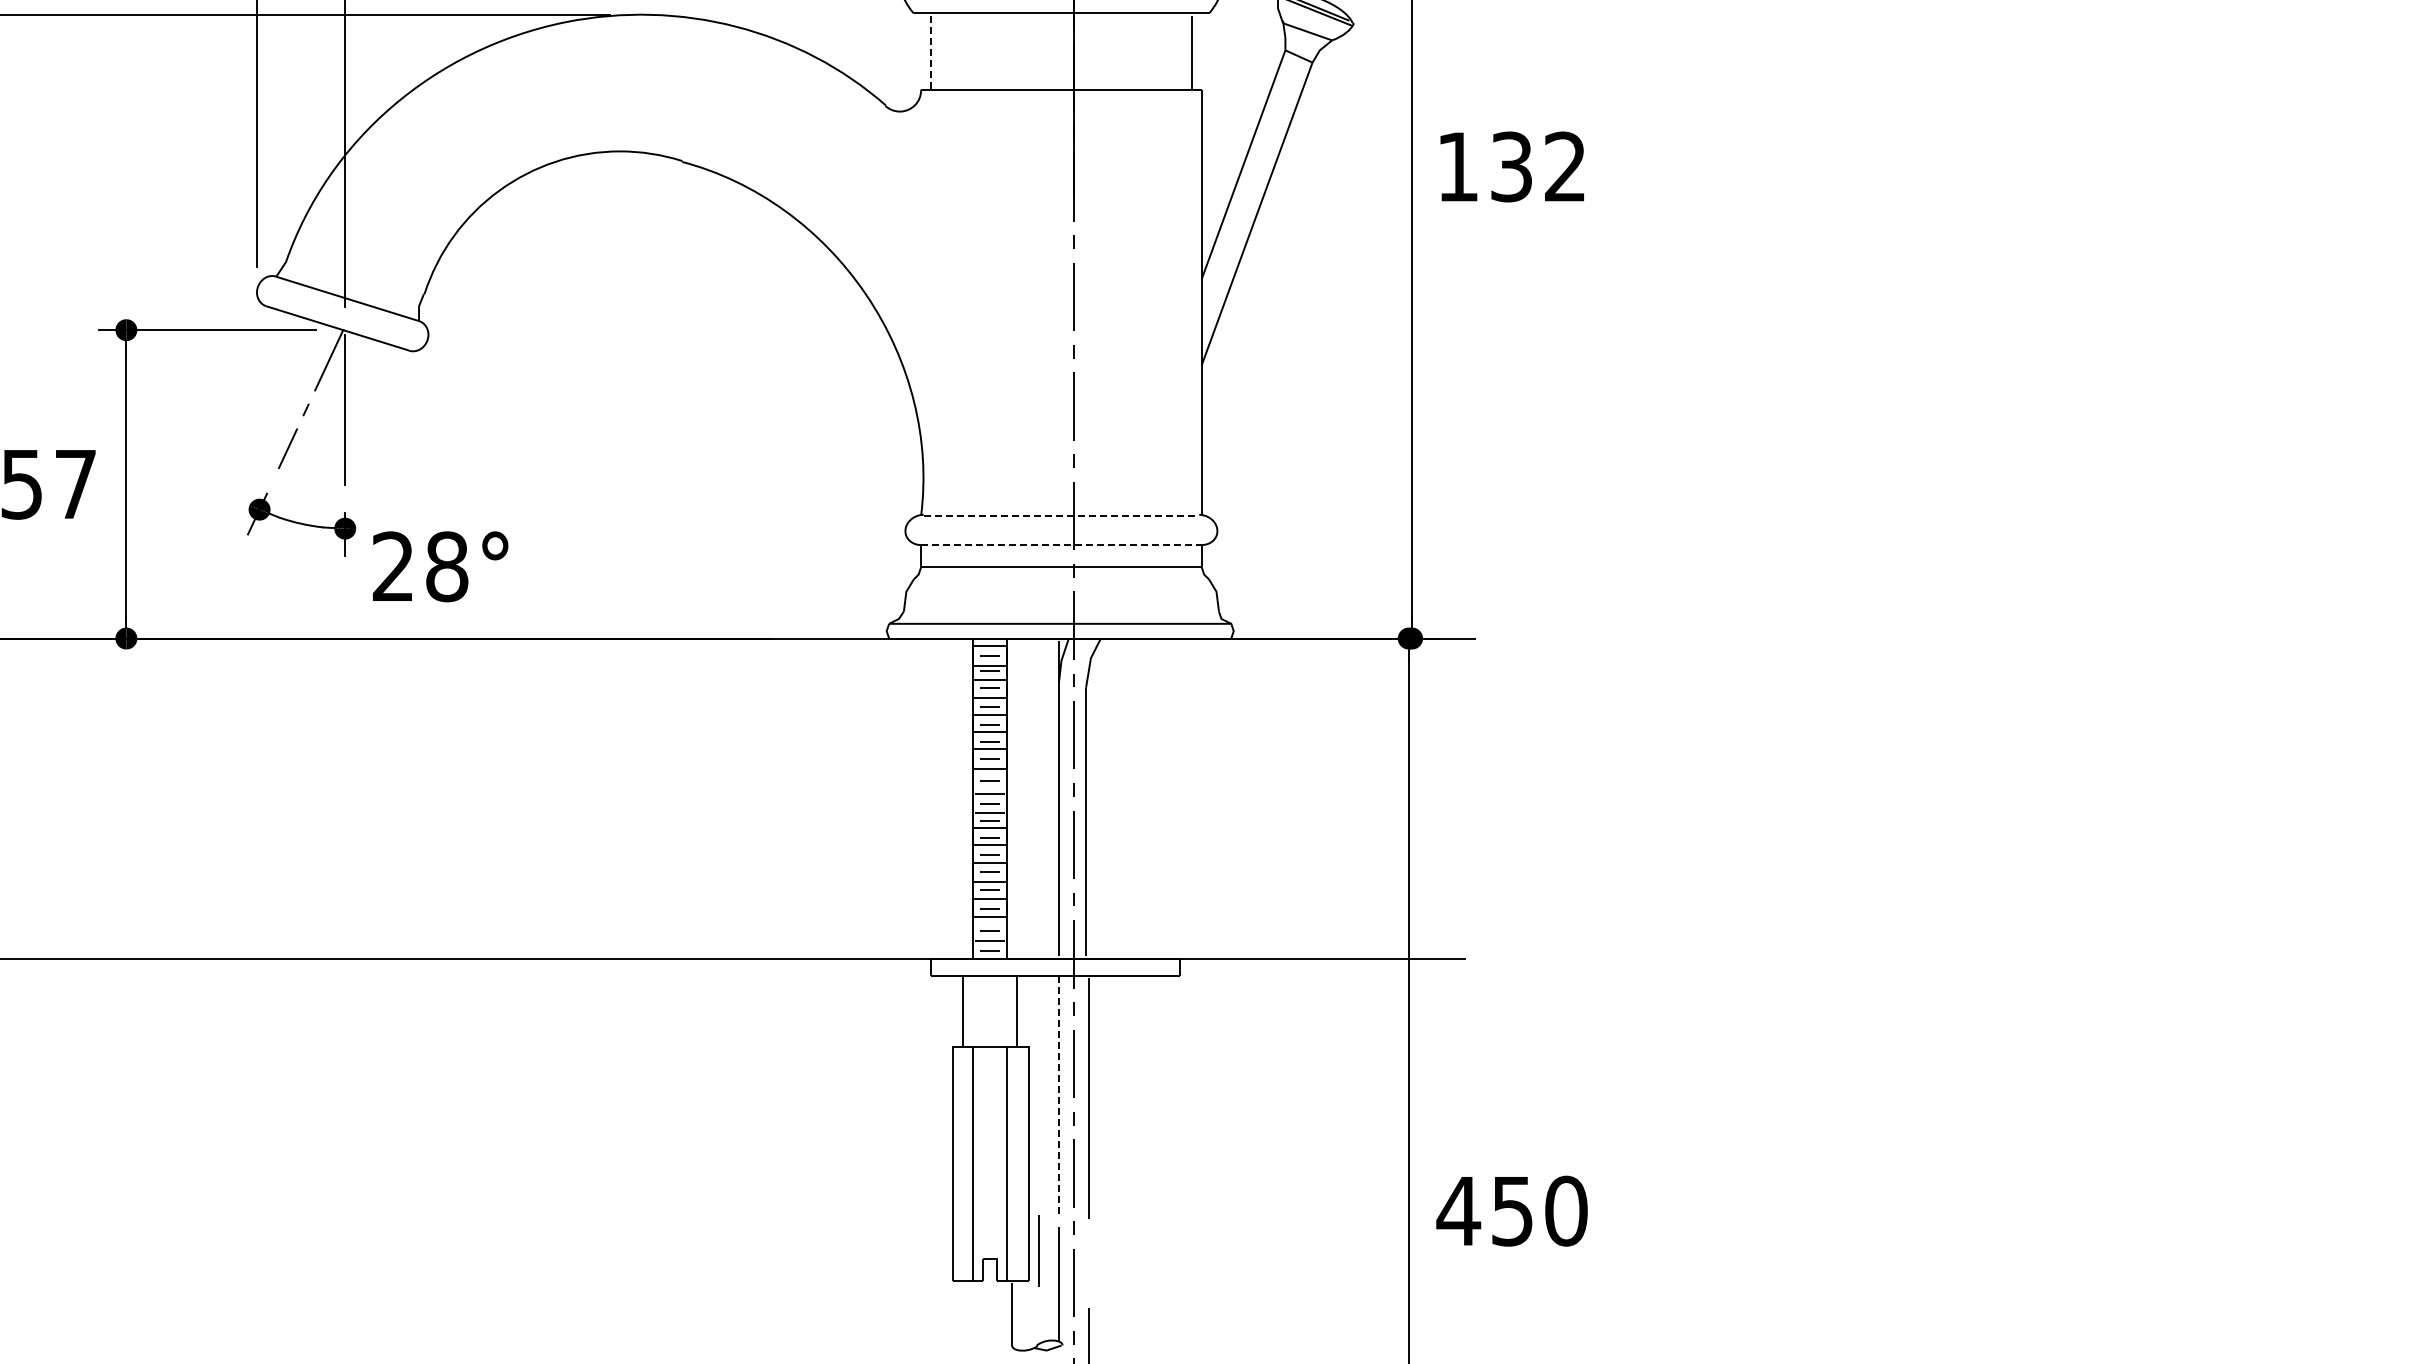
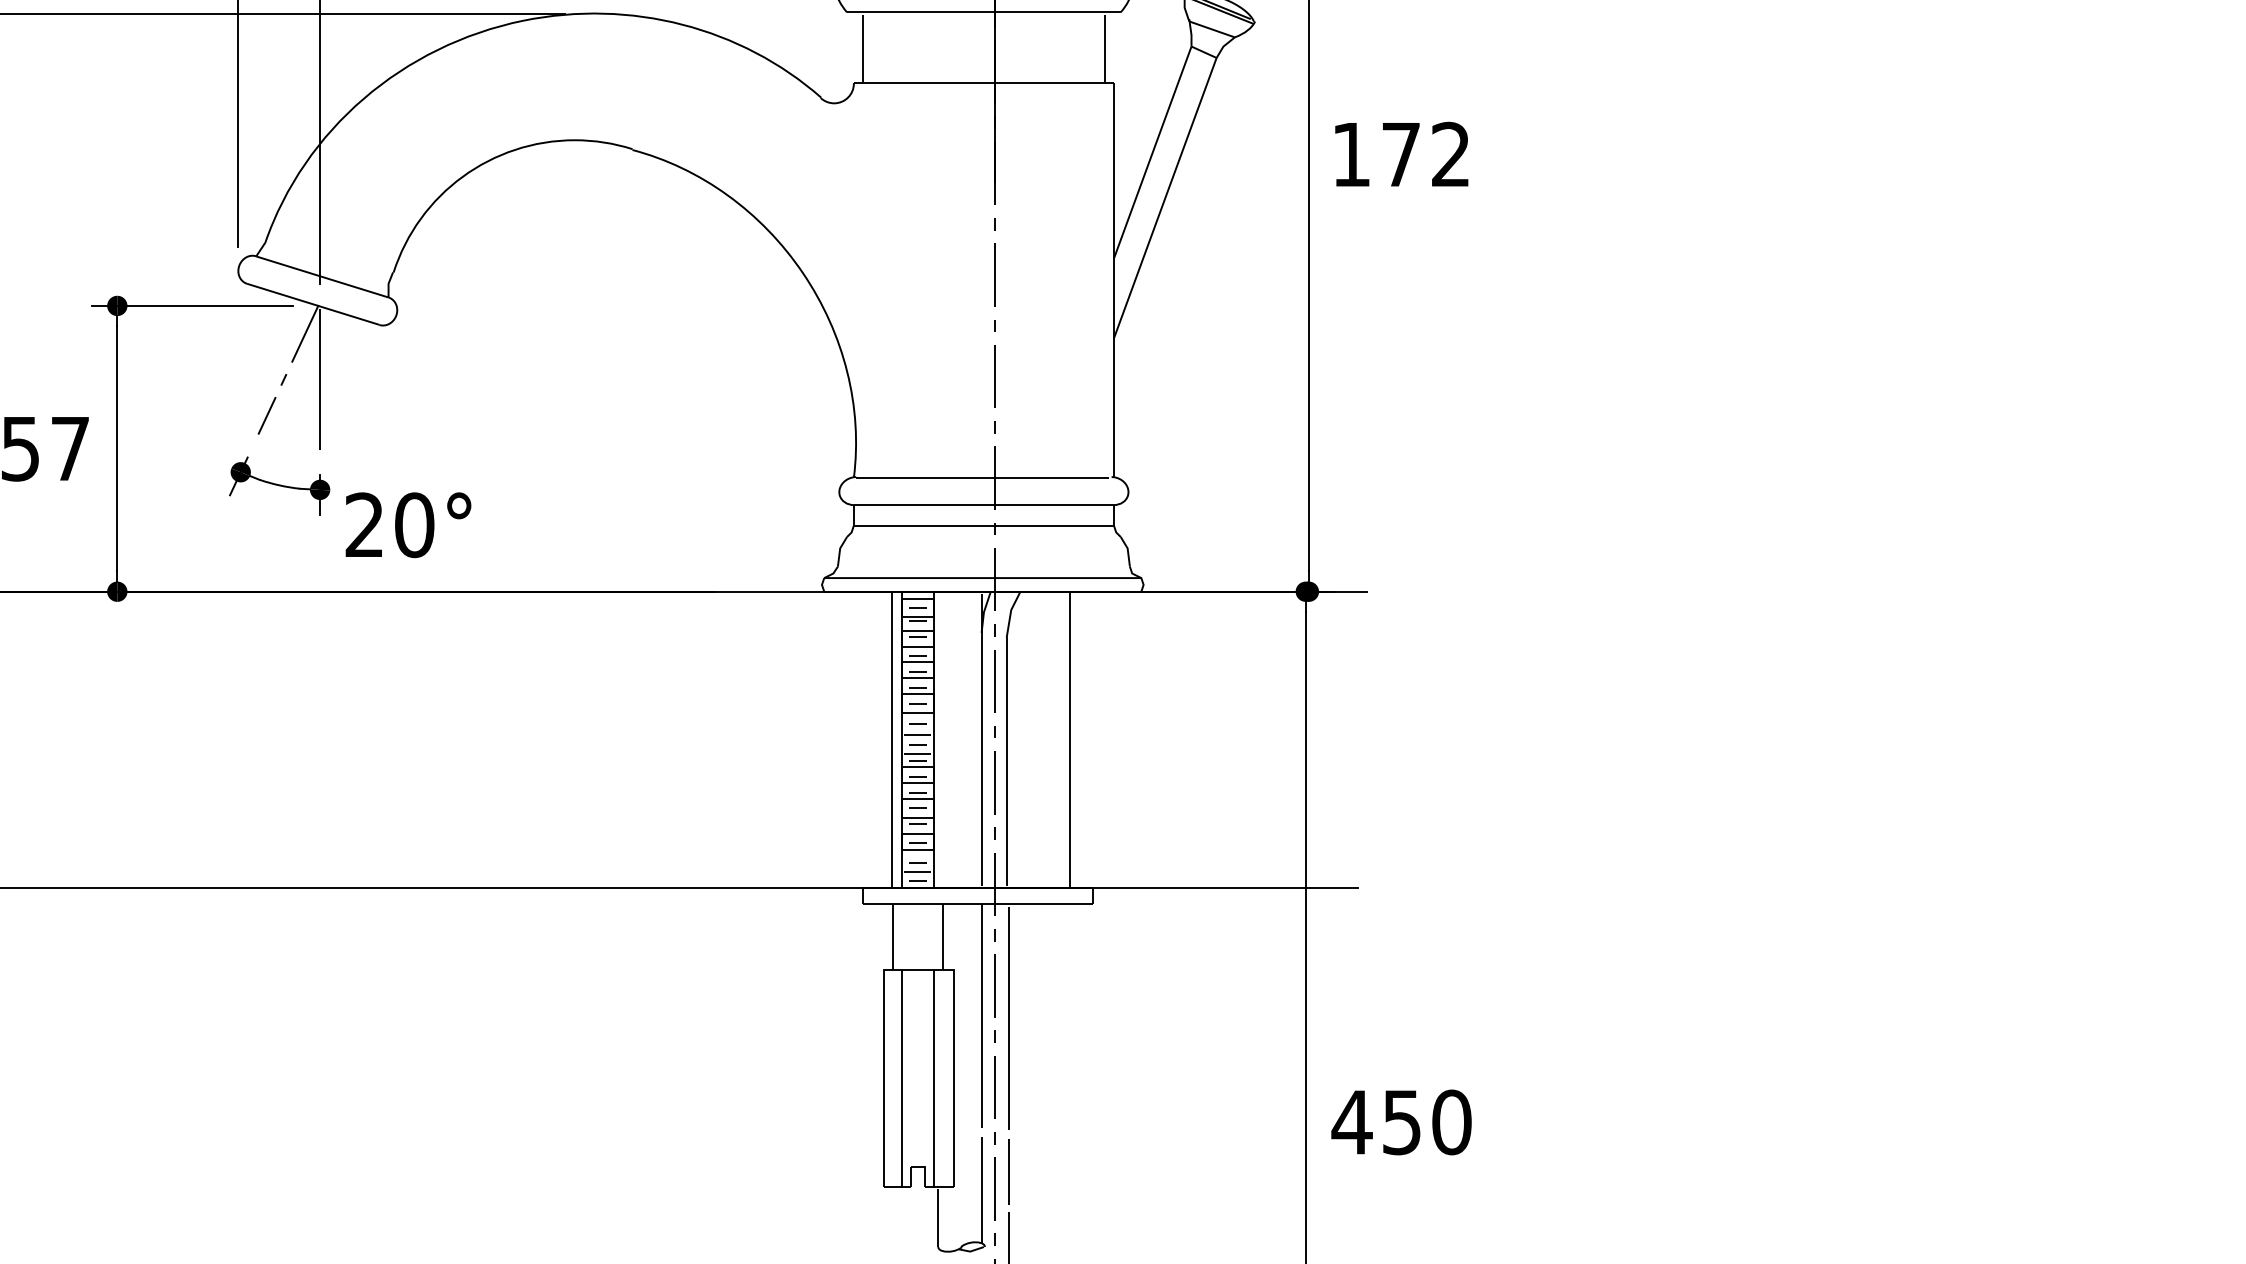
line: (931, 52) -> (863, 48), dashed -> solid
text: (1511, 166) -> (1401, 154), 132 -> 172
line: (1060, 515) -> (983, 477), dashed -> solid
line: (1061, 545) -> (983, 505), dashed -> solid
text: (447, 566) -> (414, 524), 28° -> 20°
line: (962, 798) -> (892, 739), added
line: (1154, 798) -> (1070, 739), added
line: (1058, 1096) -> (981, 1016), dashed -> solid
line: (1038, 1250) -> (1009, 1171), moved

